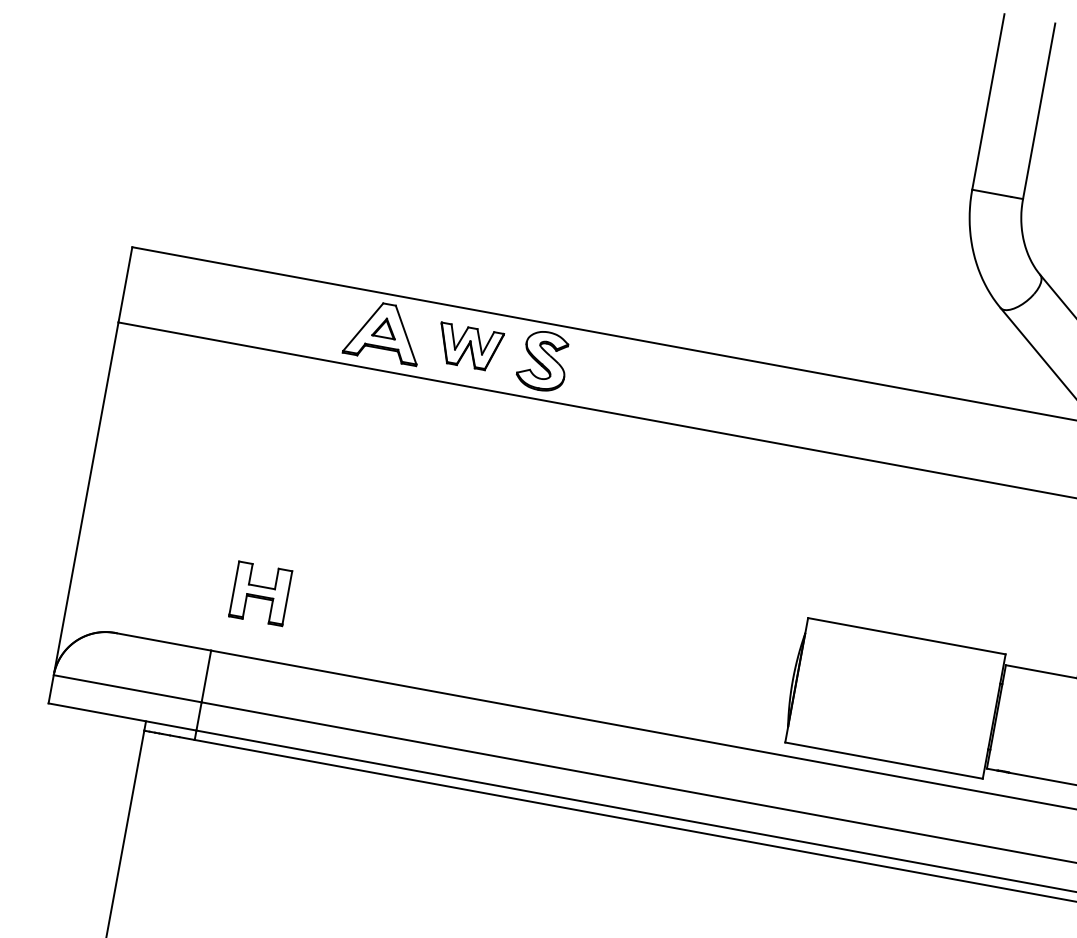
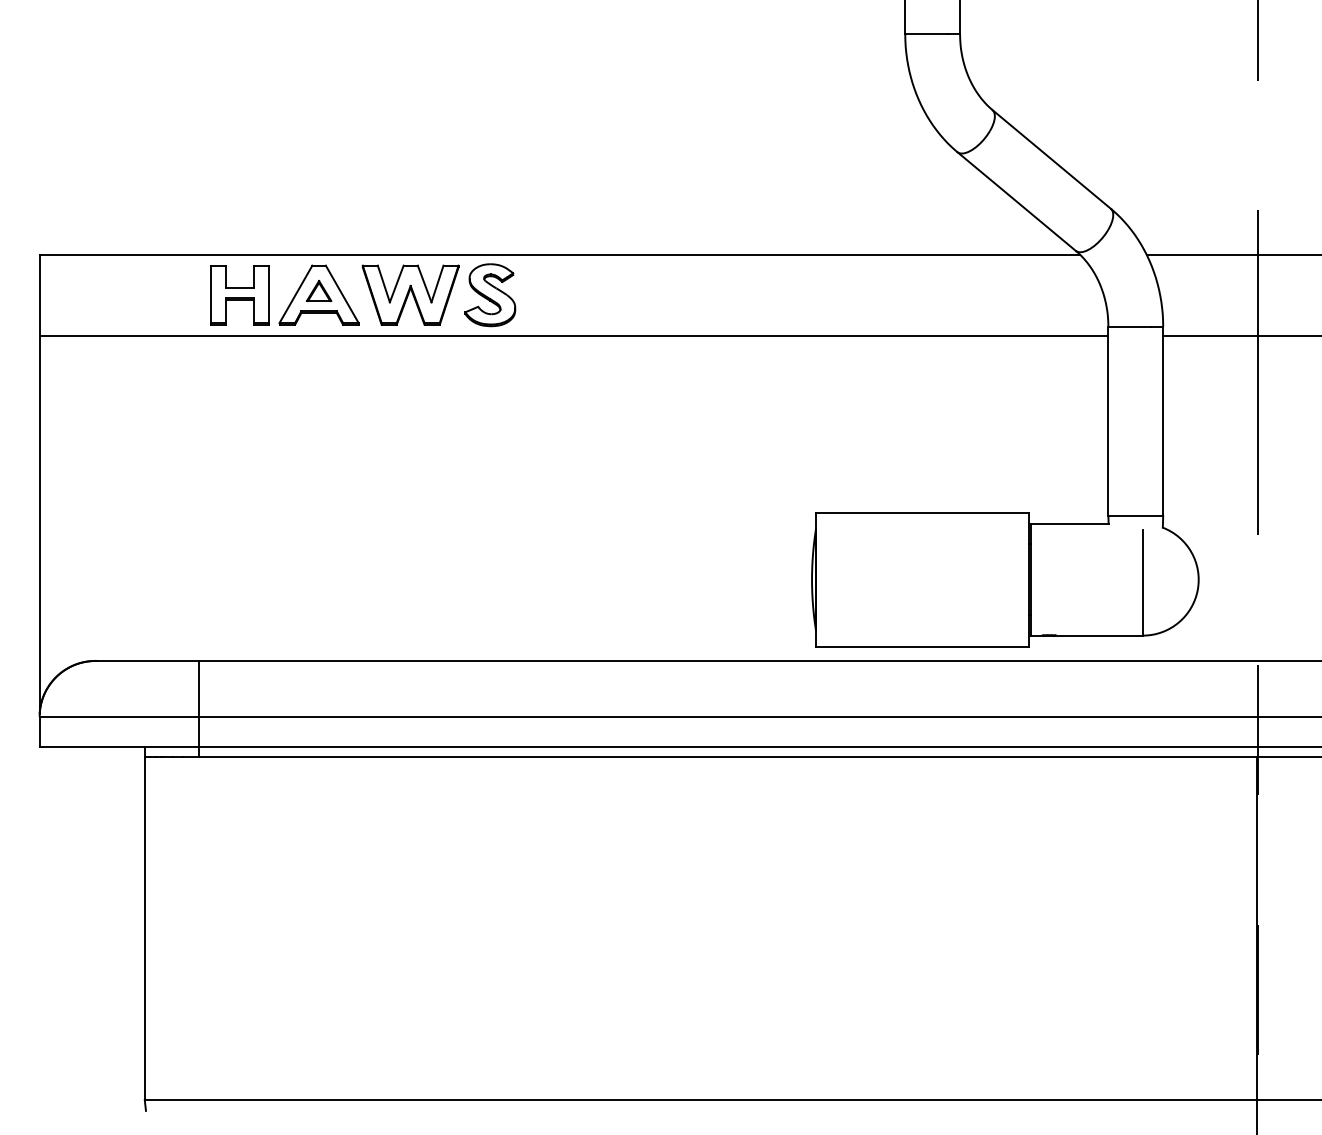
part: (469, 346) -> (410, 294), size x1.43
part: (260, 593) -> (239, 295), moved

